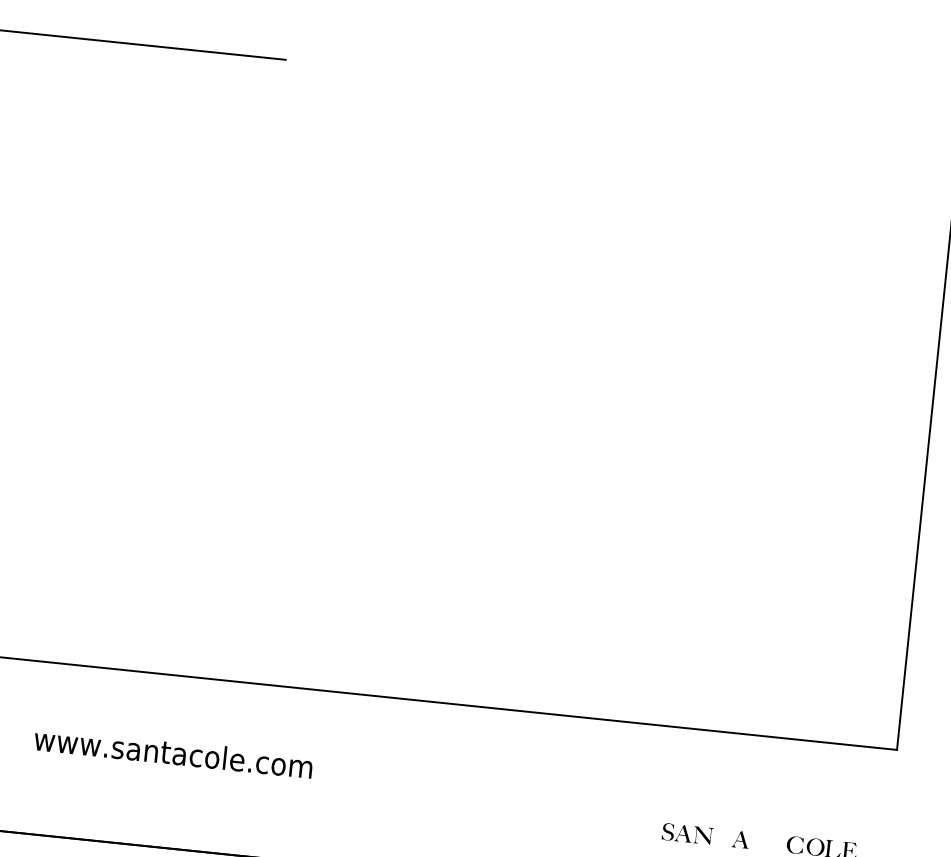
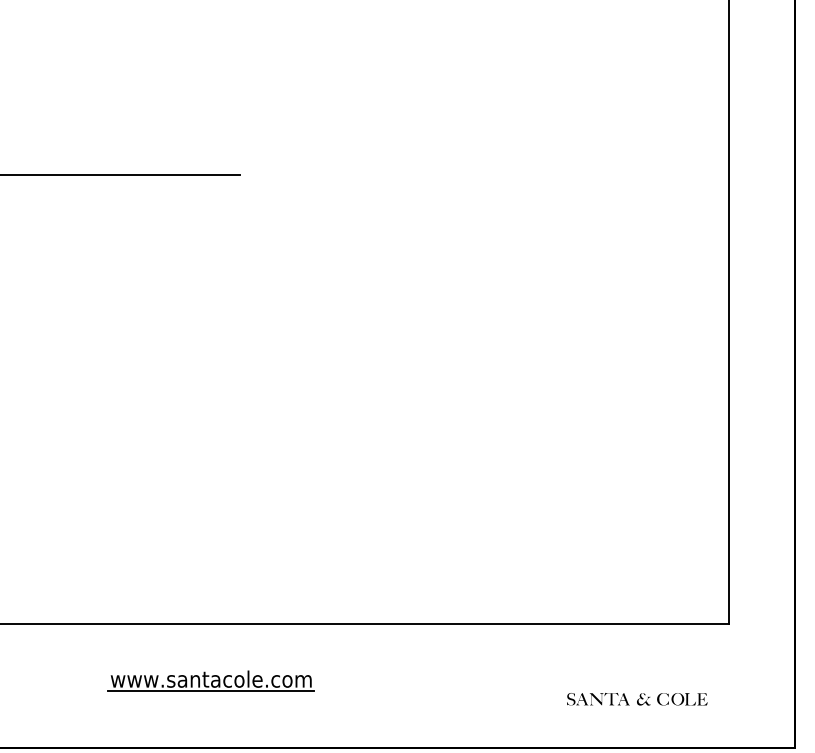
line: (170, 769) -> (210, 691), added
fill: (724, 836) -> (611, 698), added
fill: (768, 842) -> (643, 699), added

